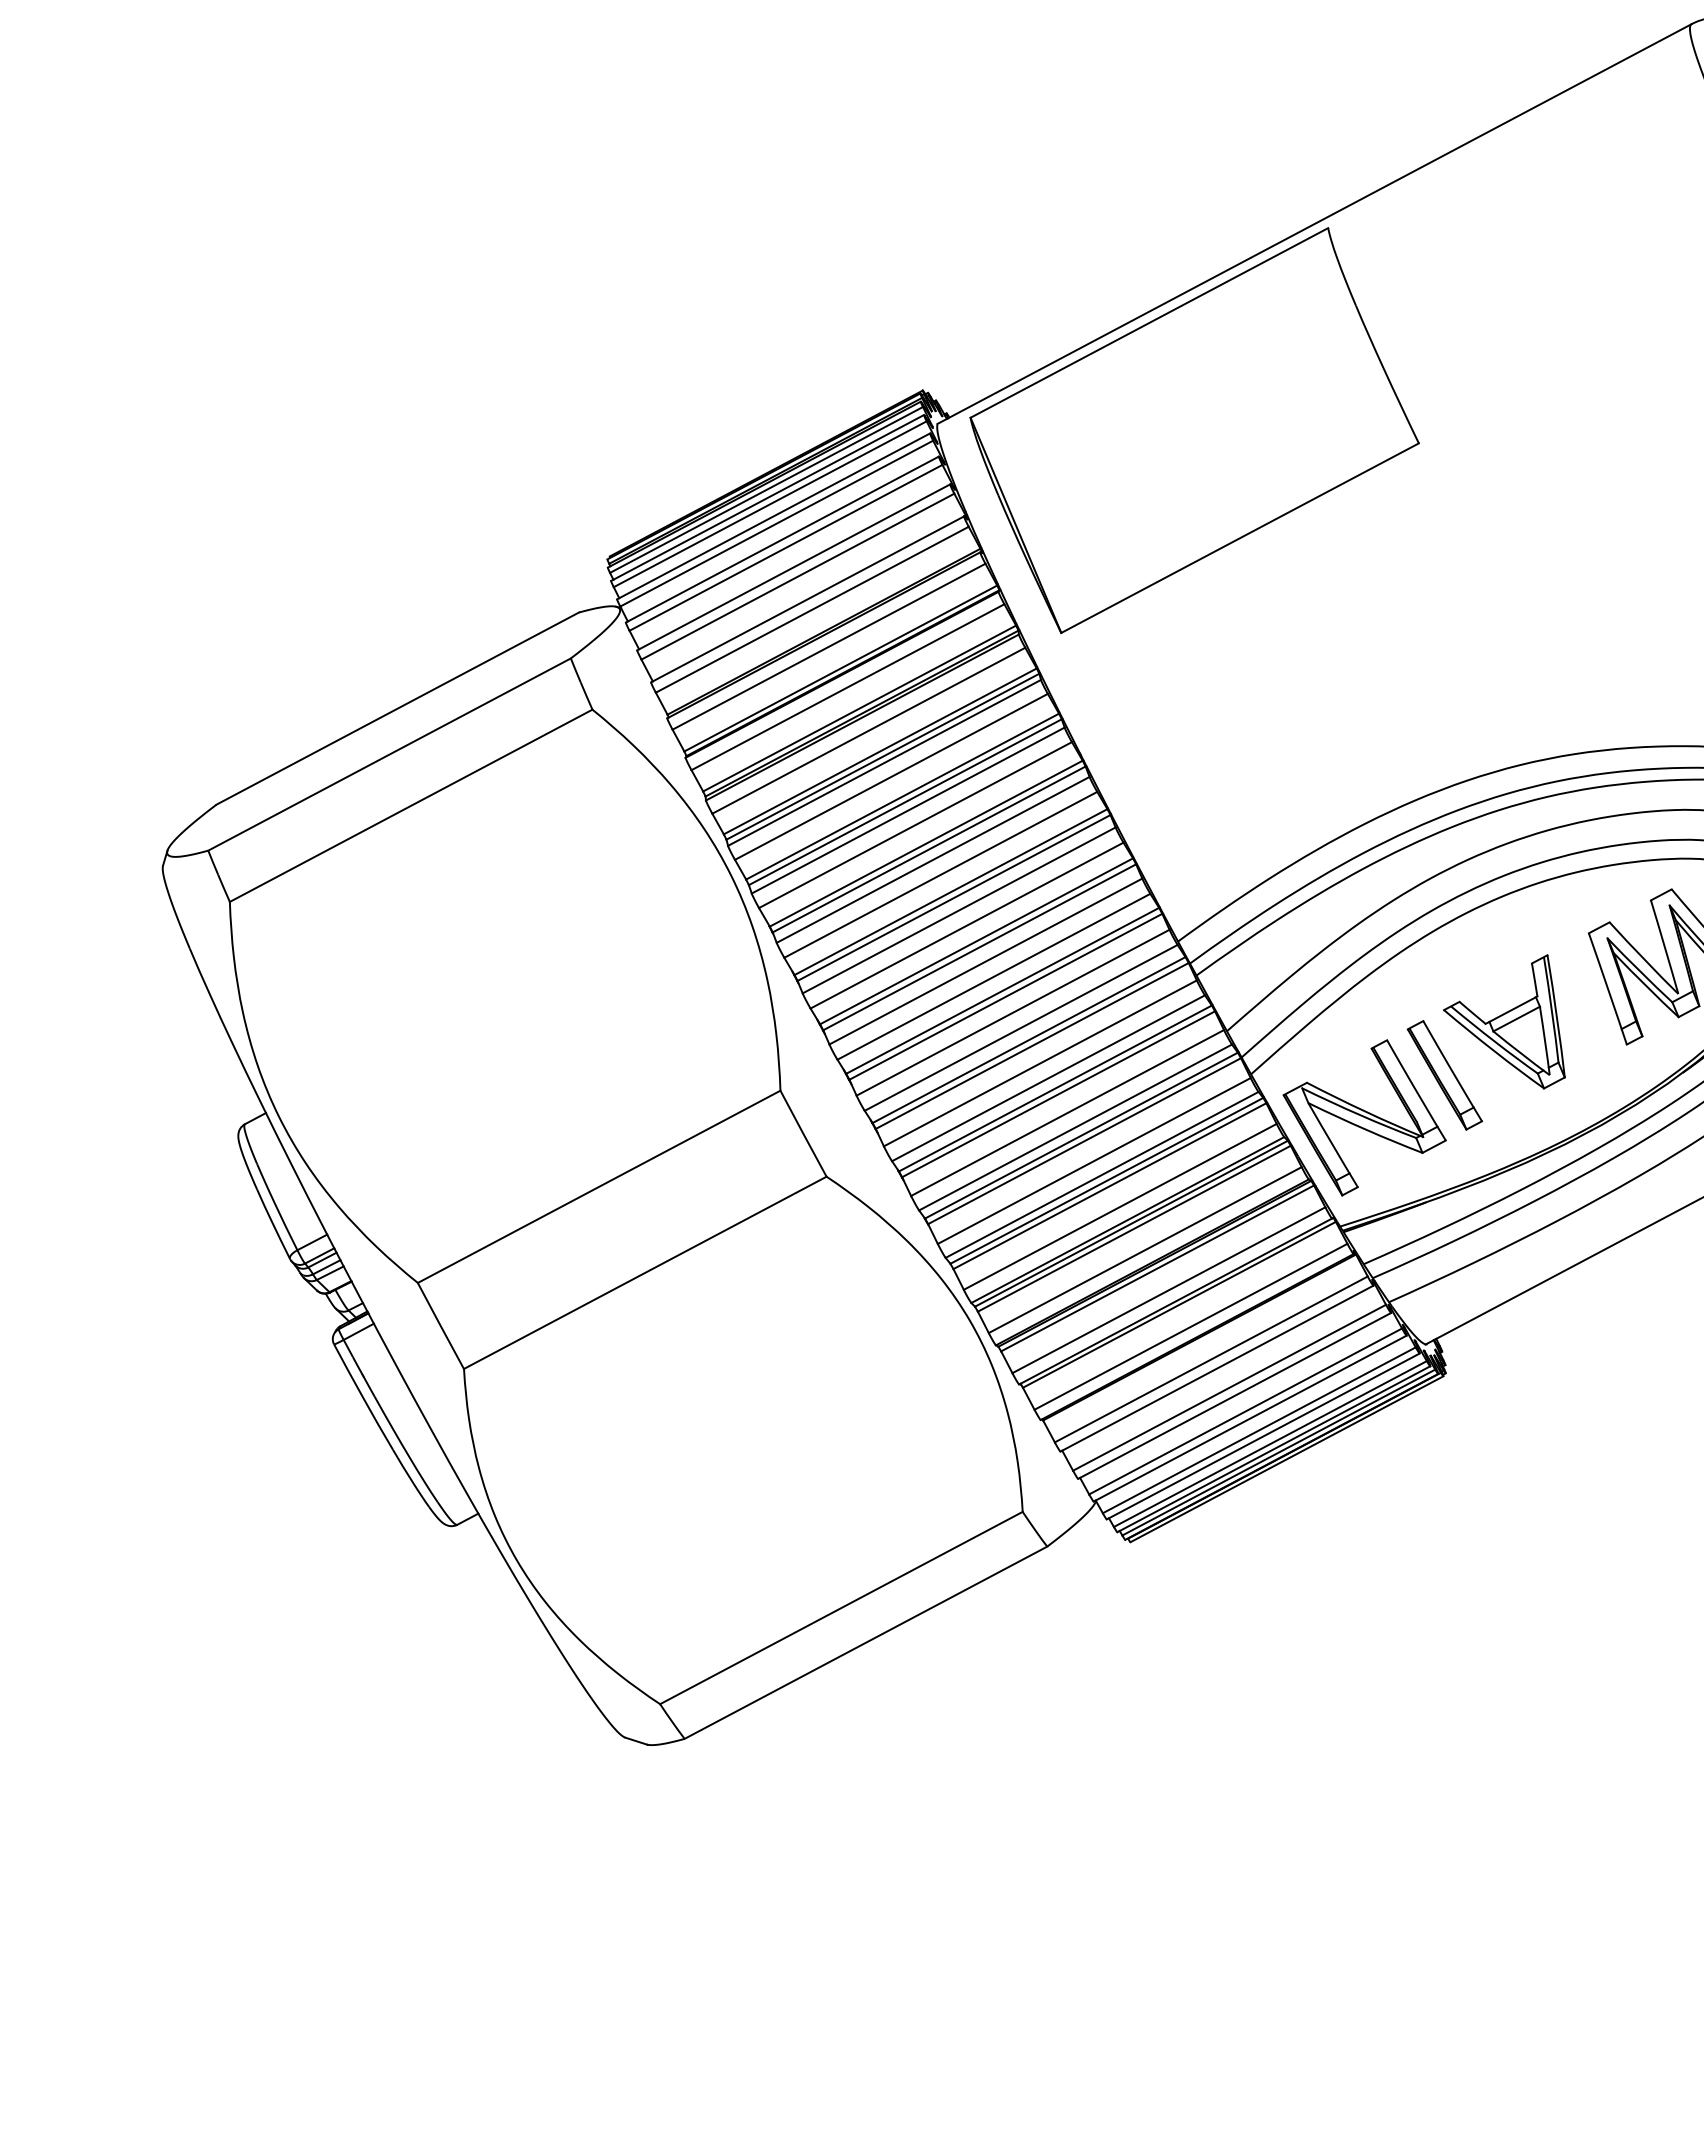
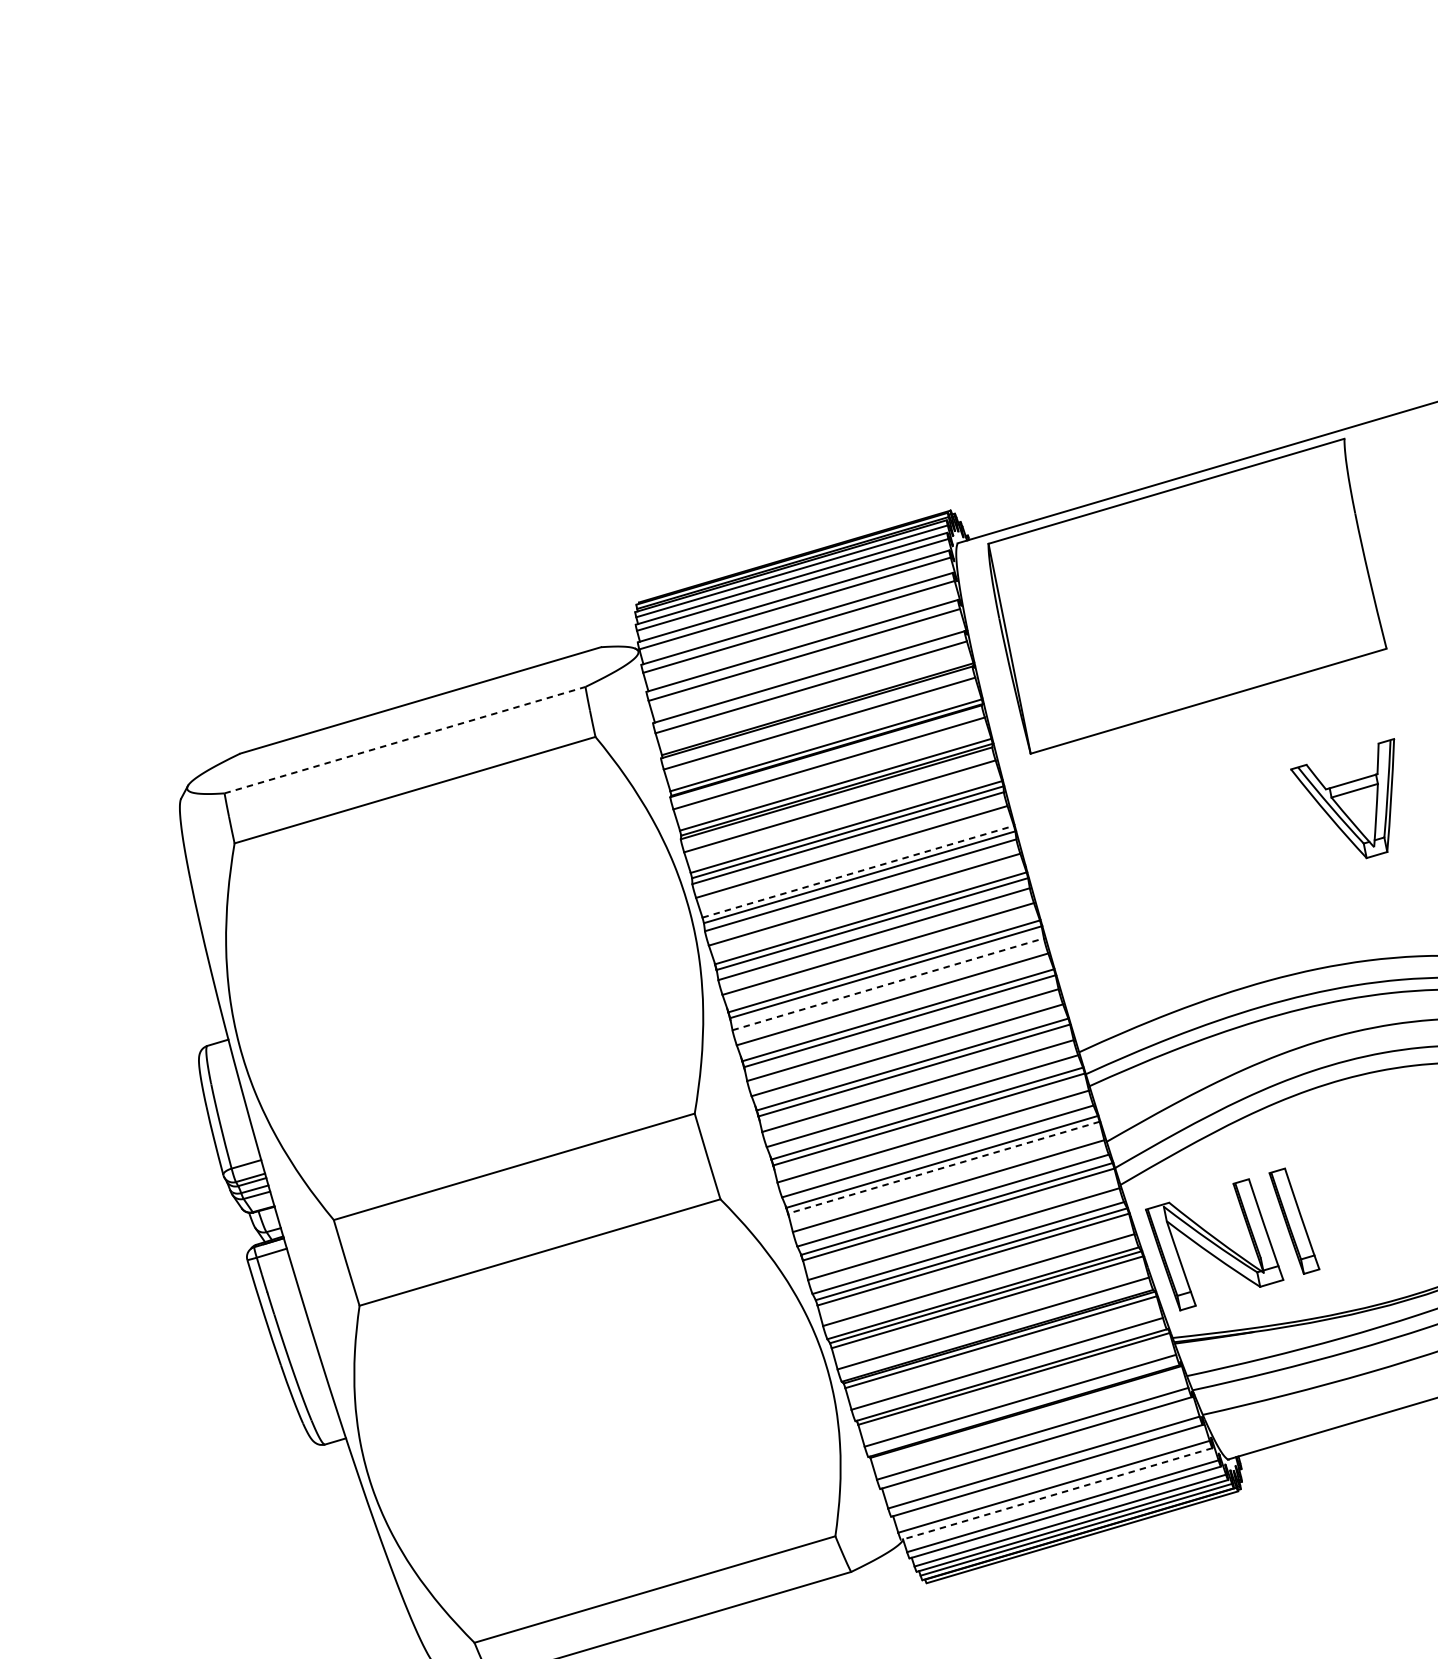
line: (390, 754) -> (405, 740), solid -> dashed
line: (903, 796) -> (859, 871), solid -> dashed
line: (959, 910) -> (888, 984), solid -> dashed
part: (1504, 1021) -> (1343, 790), moved
line: (1058, 1094) -> (943, 1167), solid -> dashed
line: (1249, 1418) -> (1056, 1493), solid -> dashed

